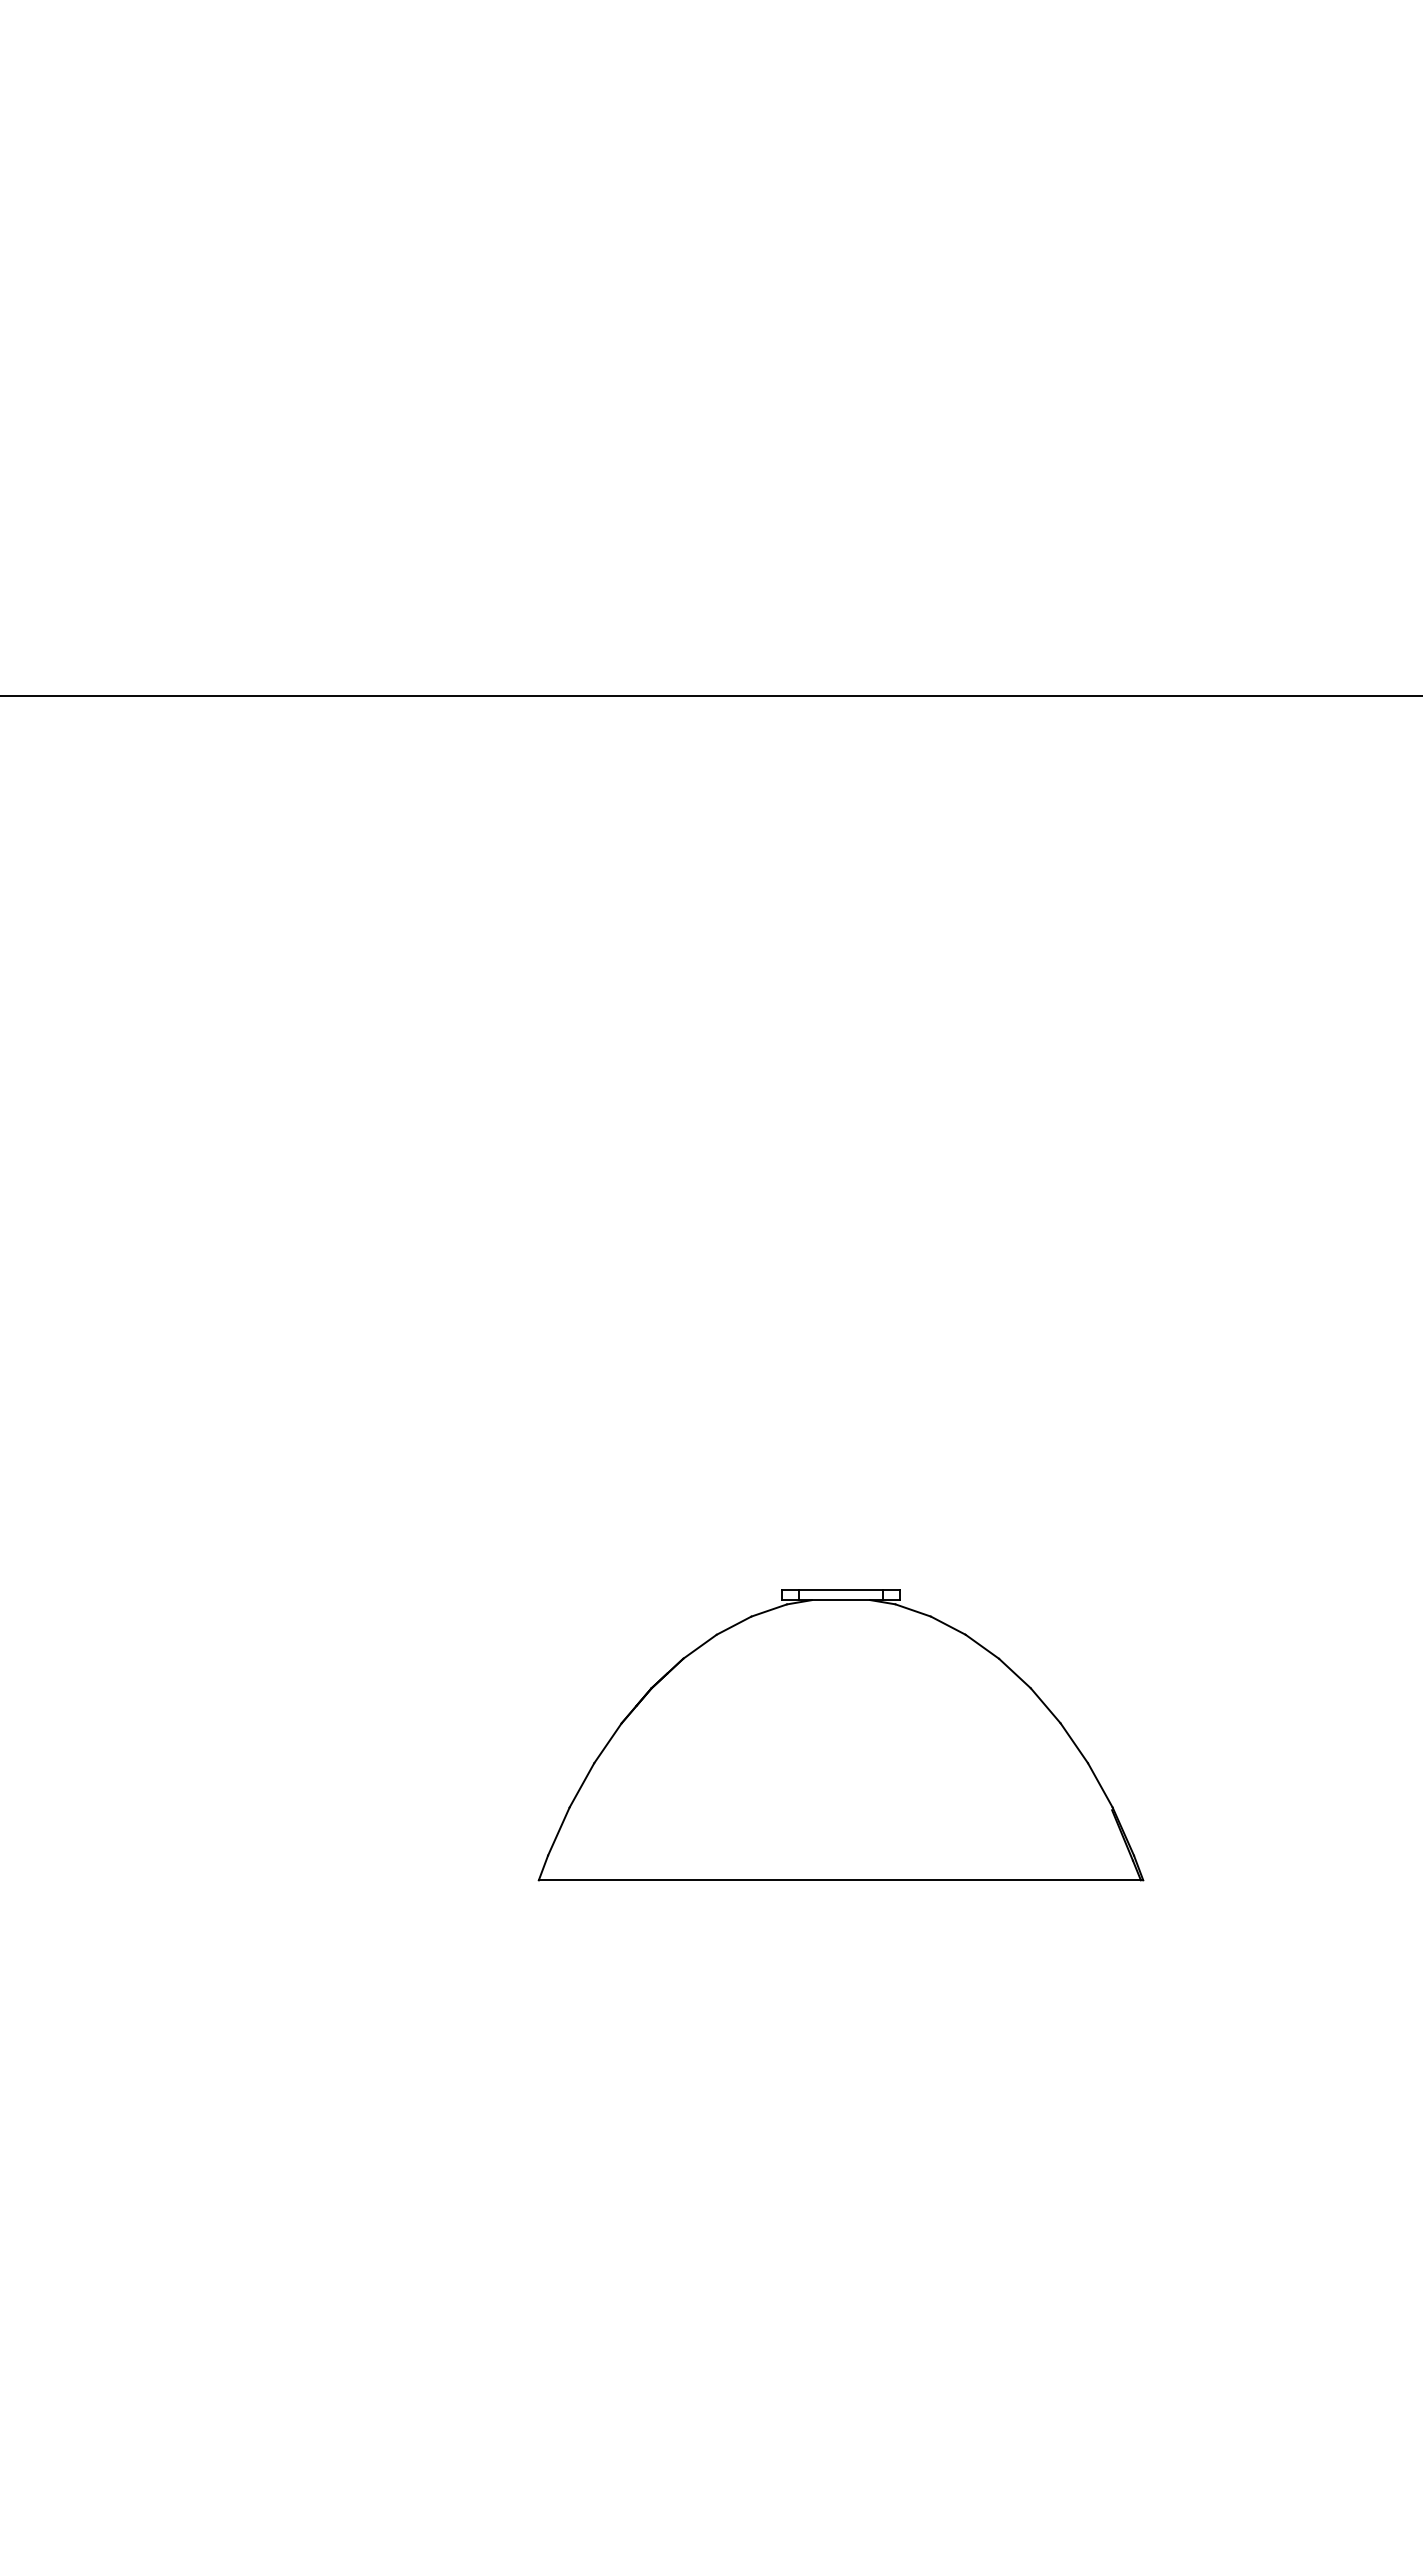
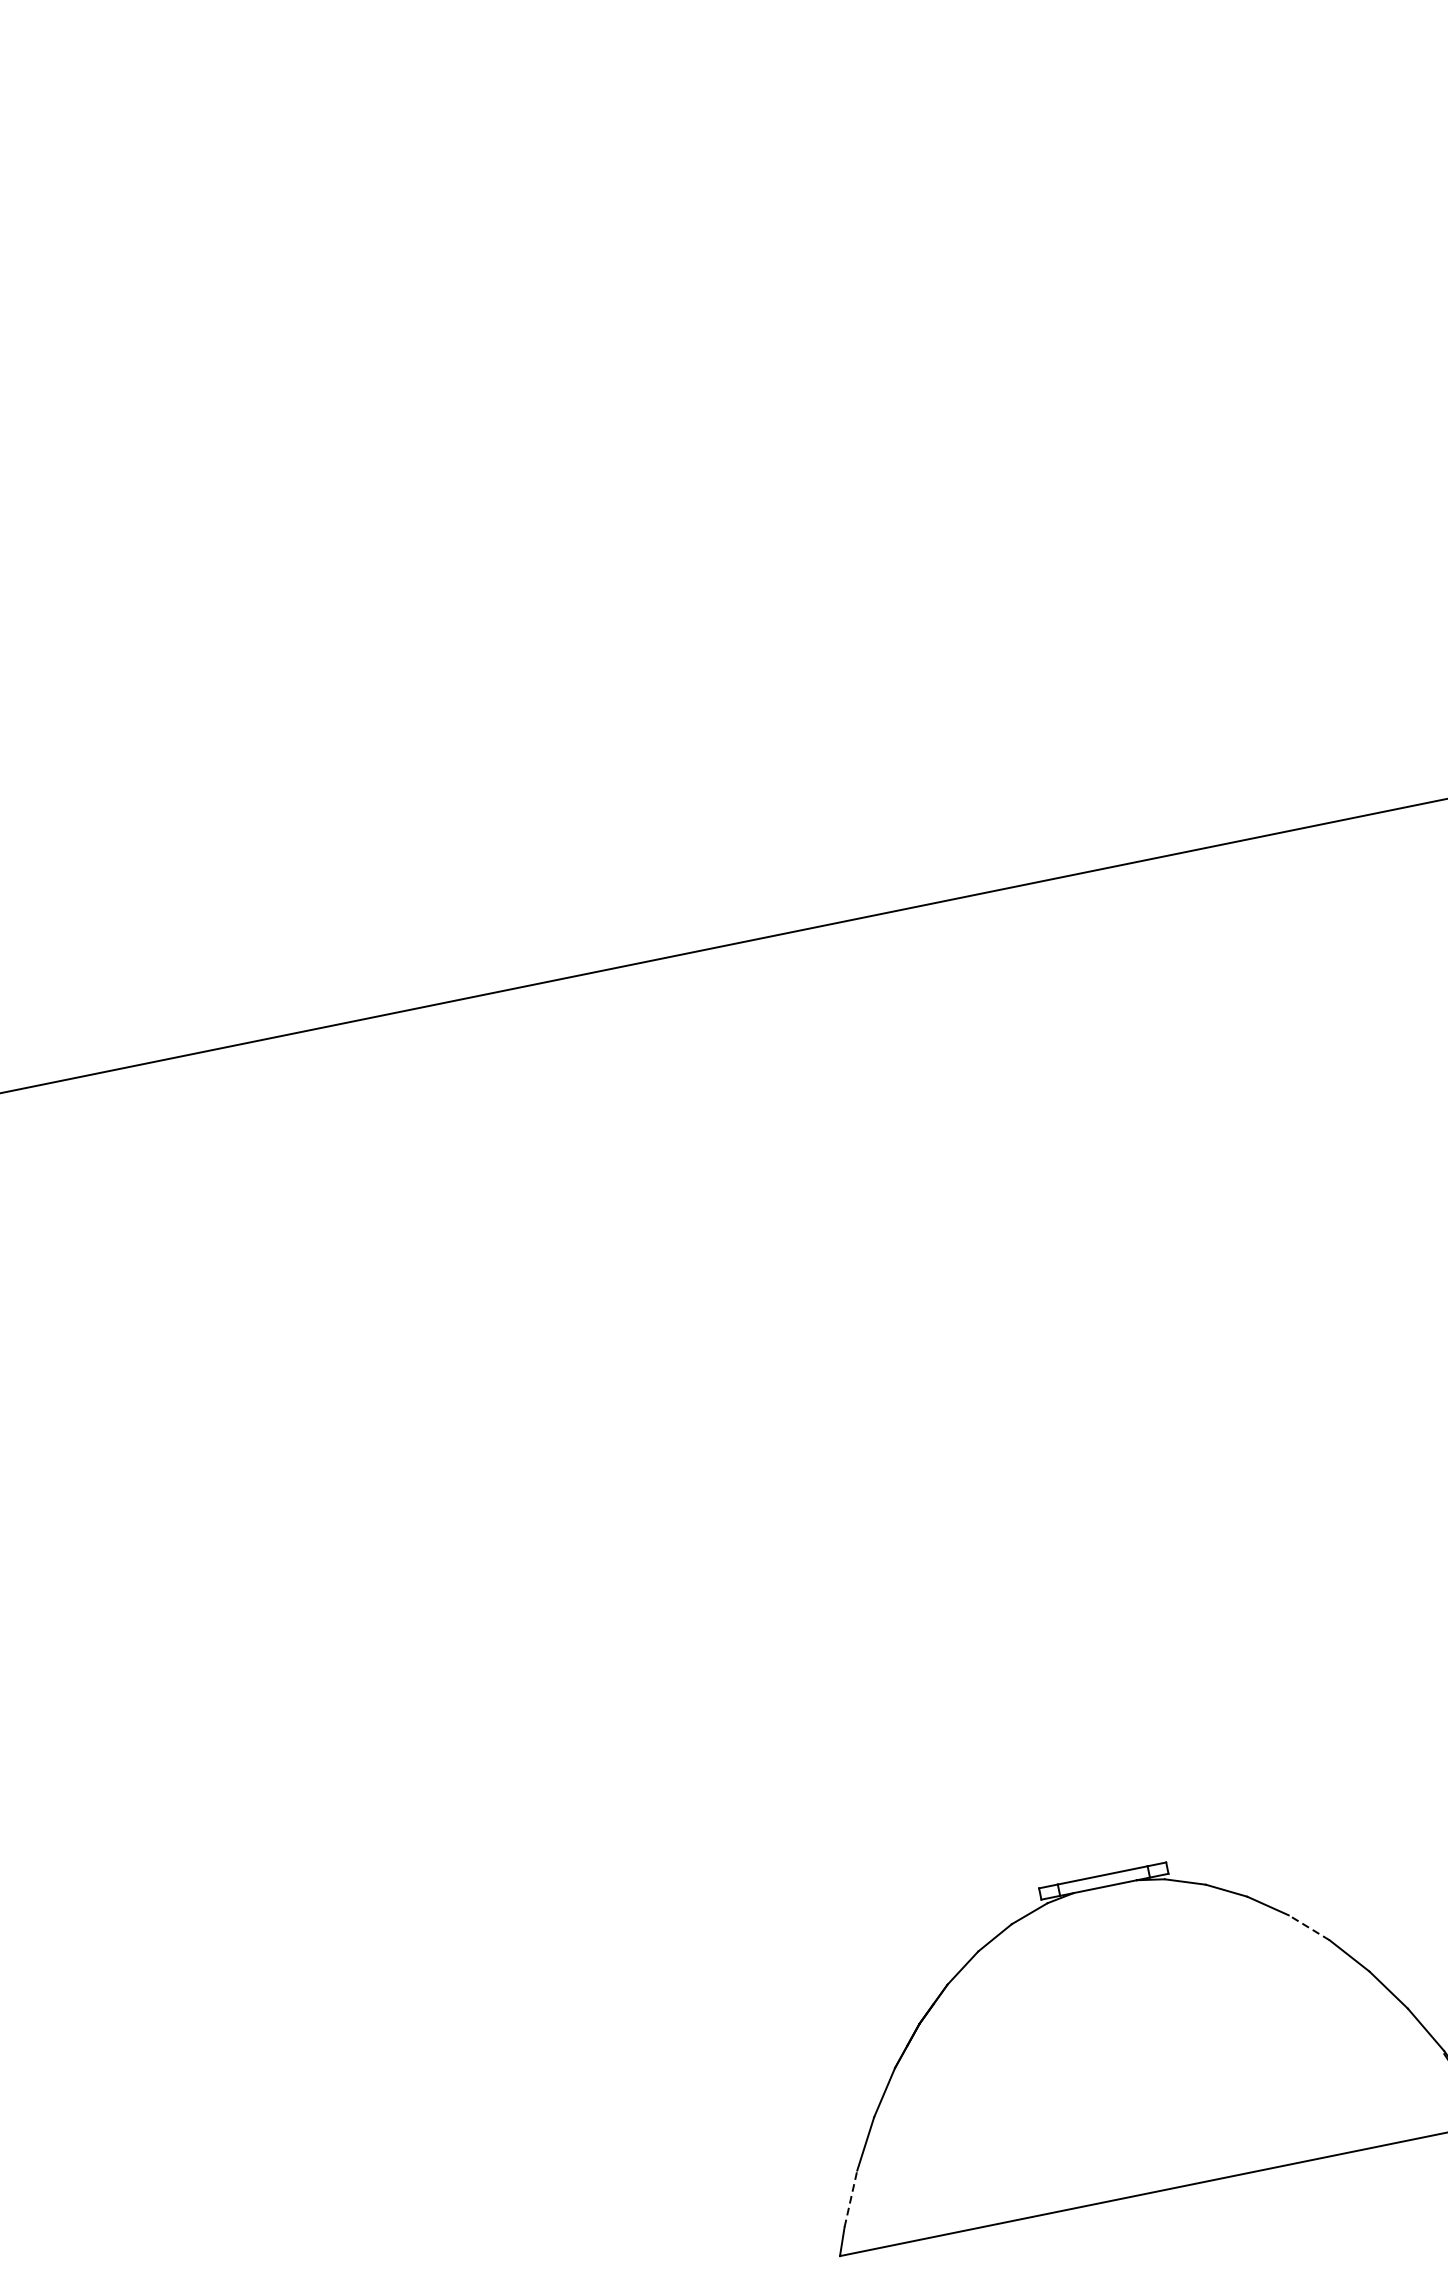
line: (1014, 1673) -> (1308, 1927), solid -> dashed
line: (559, 1831) -> (851, 2198), solid -> dashed

